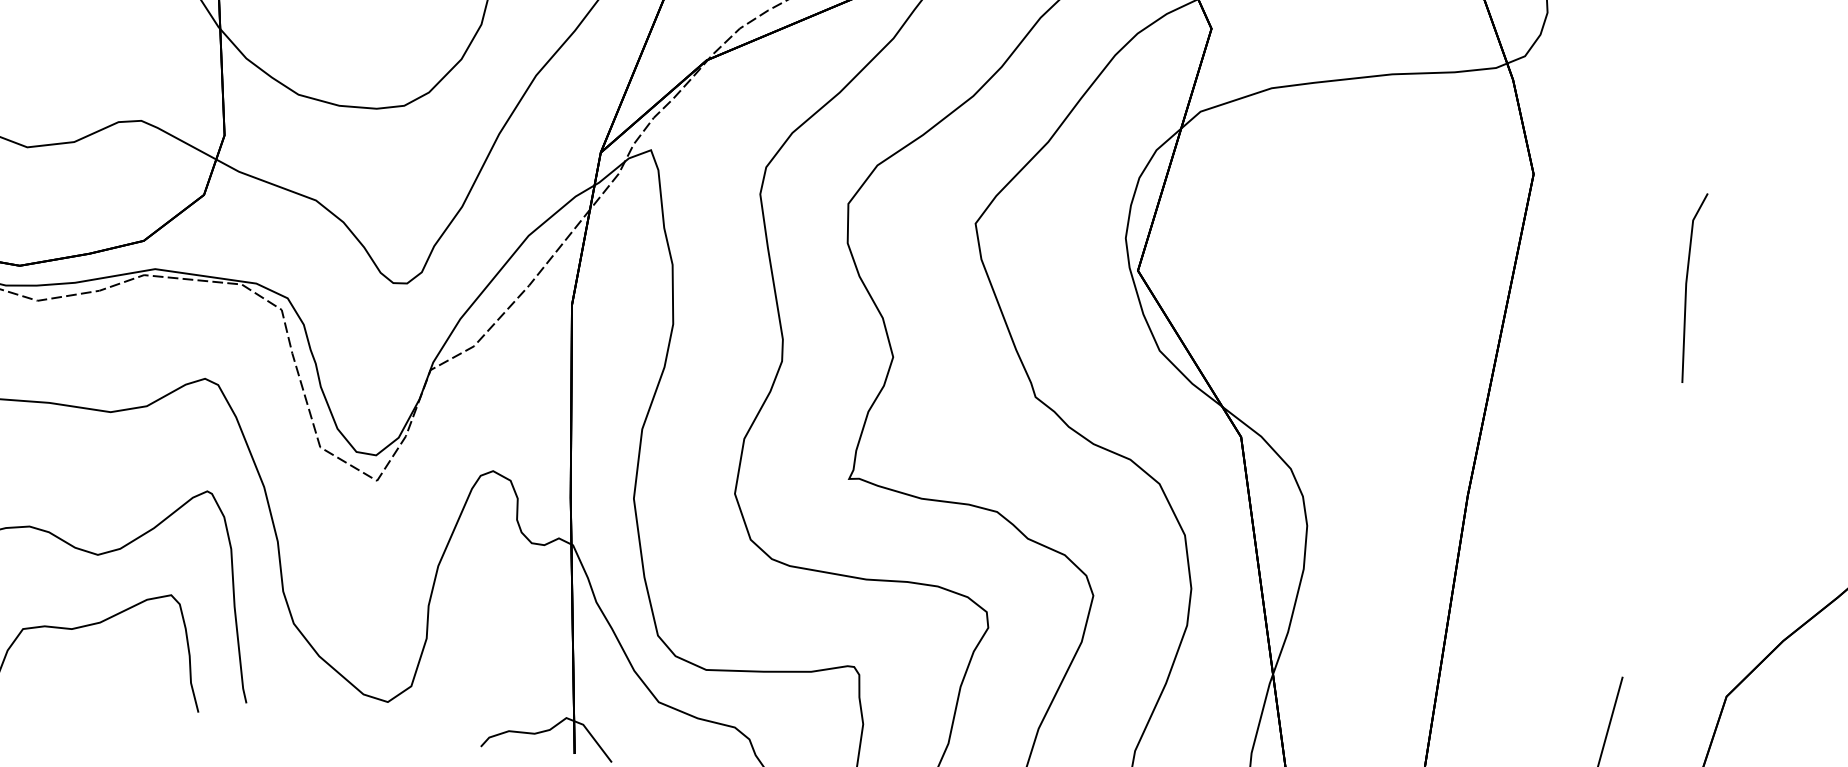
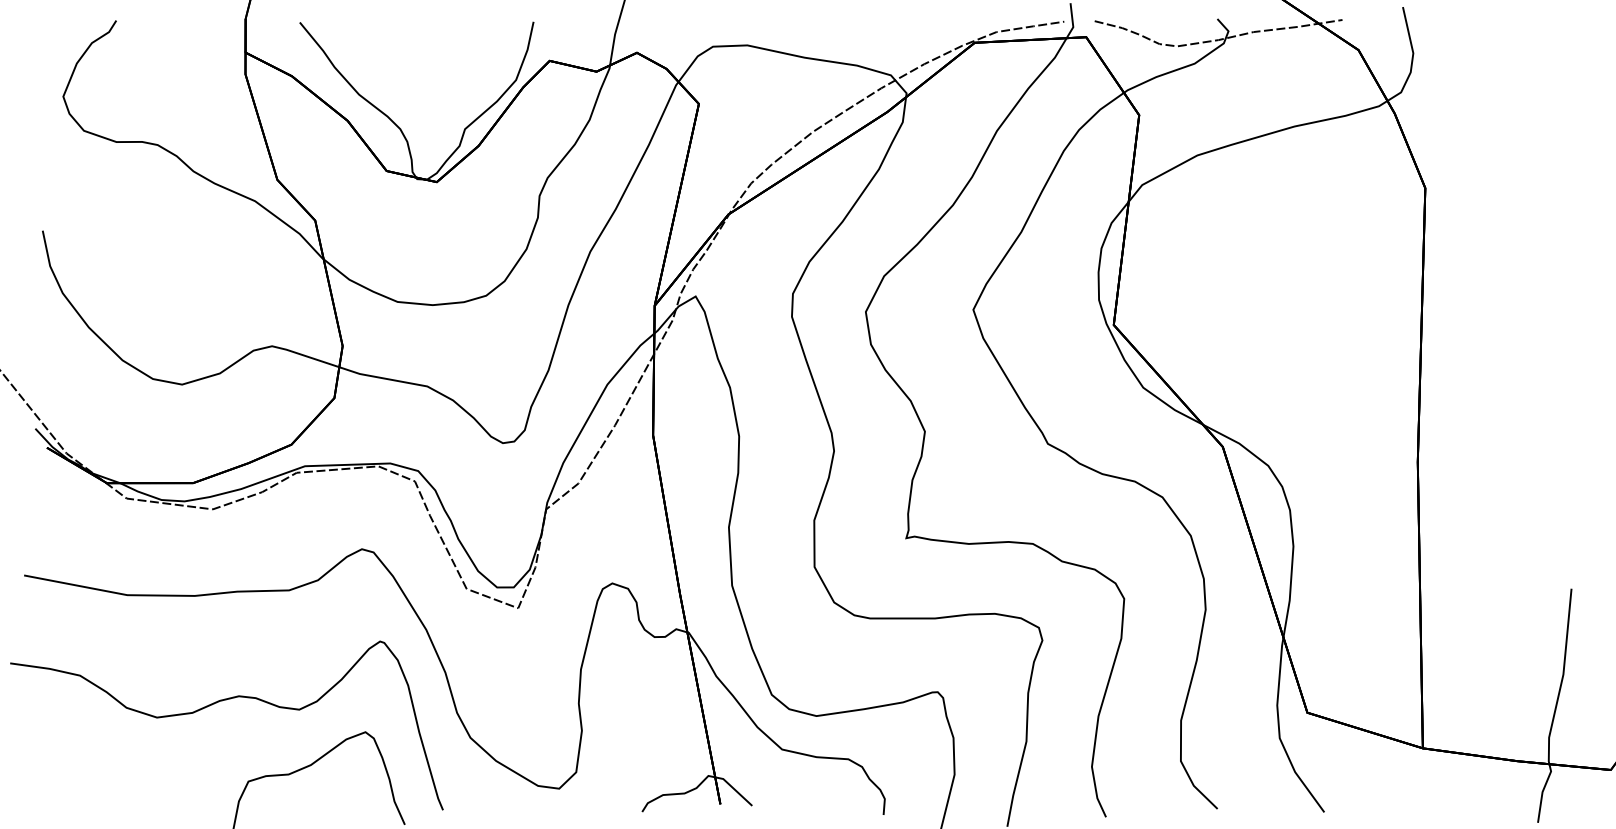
line: (1687, 288) -> (1568, 259), removed

